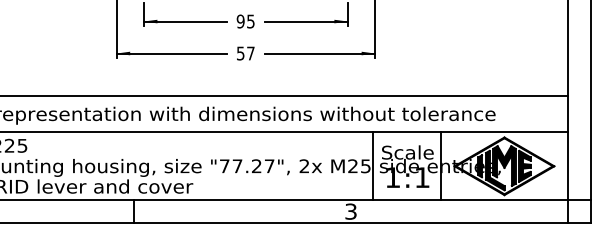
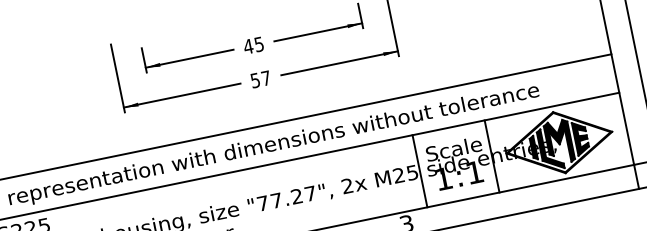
text: (240, 21) -> (248, 46), 95 -> 45

